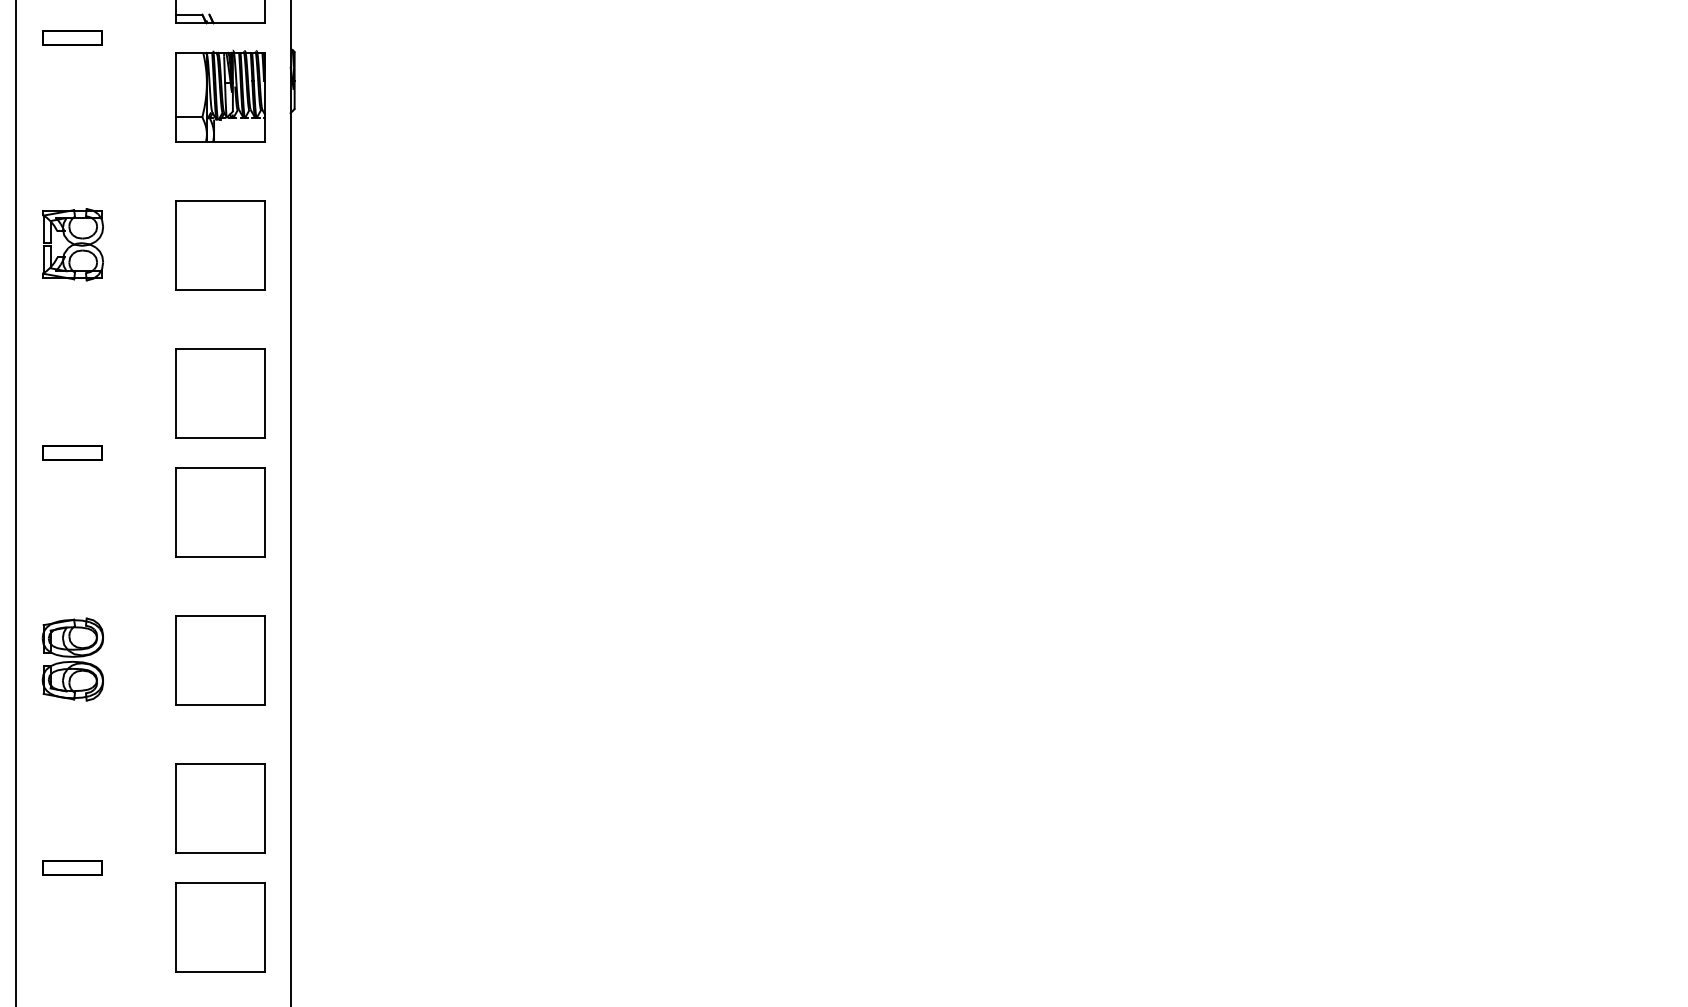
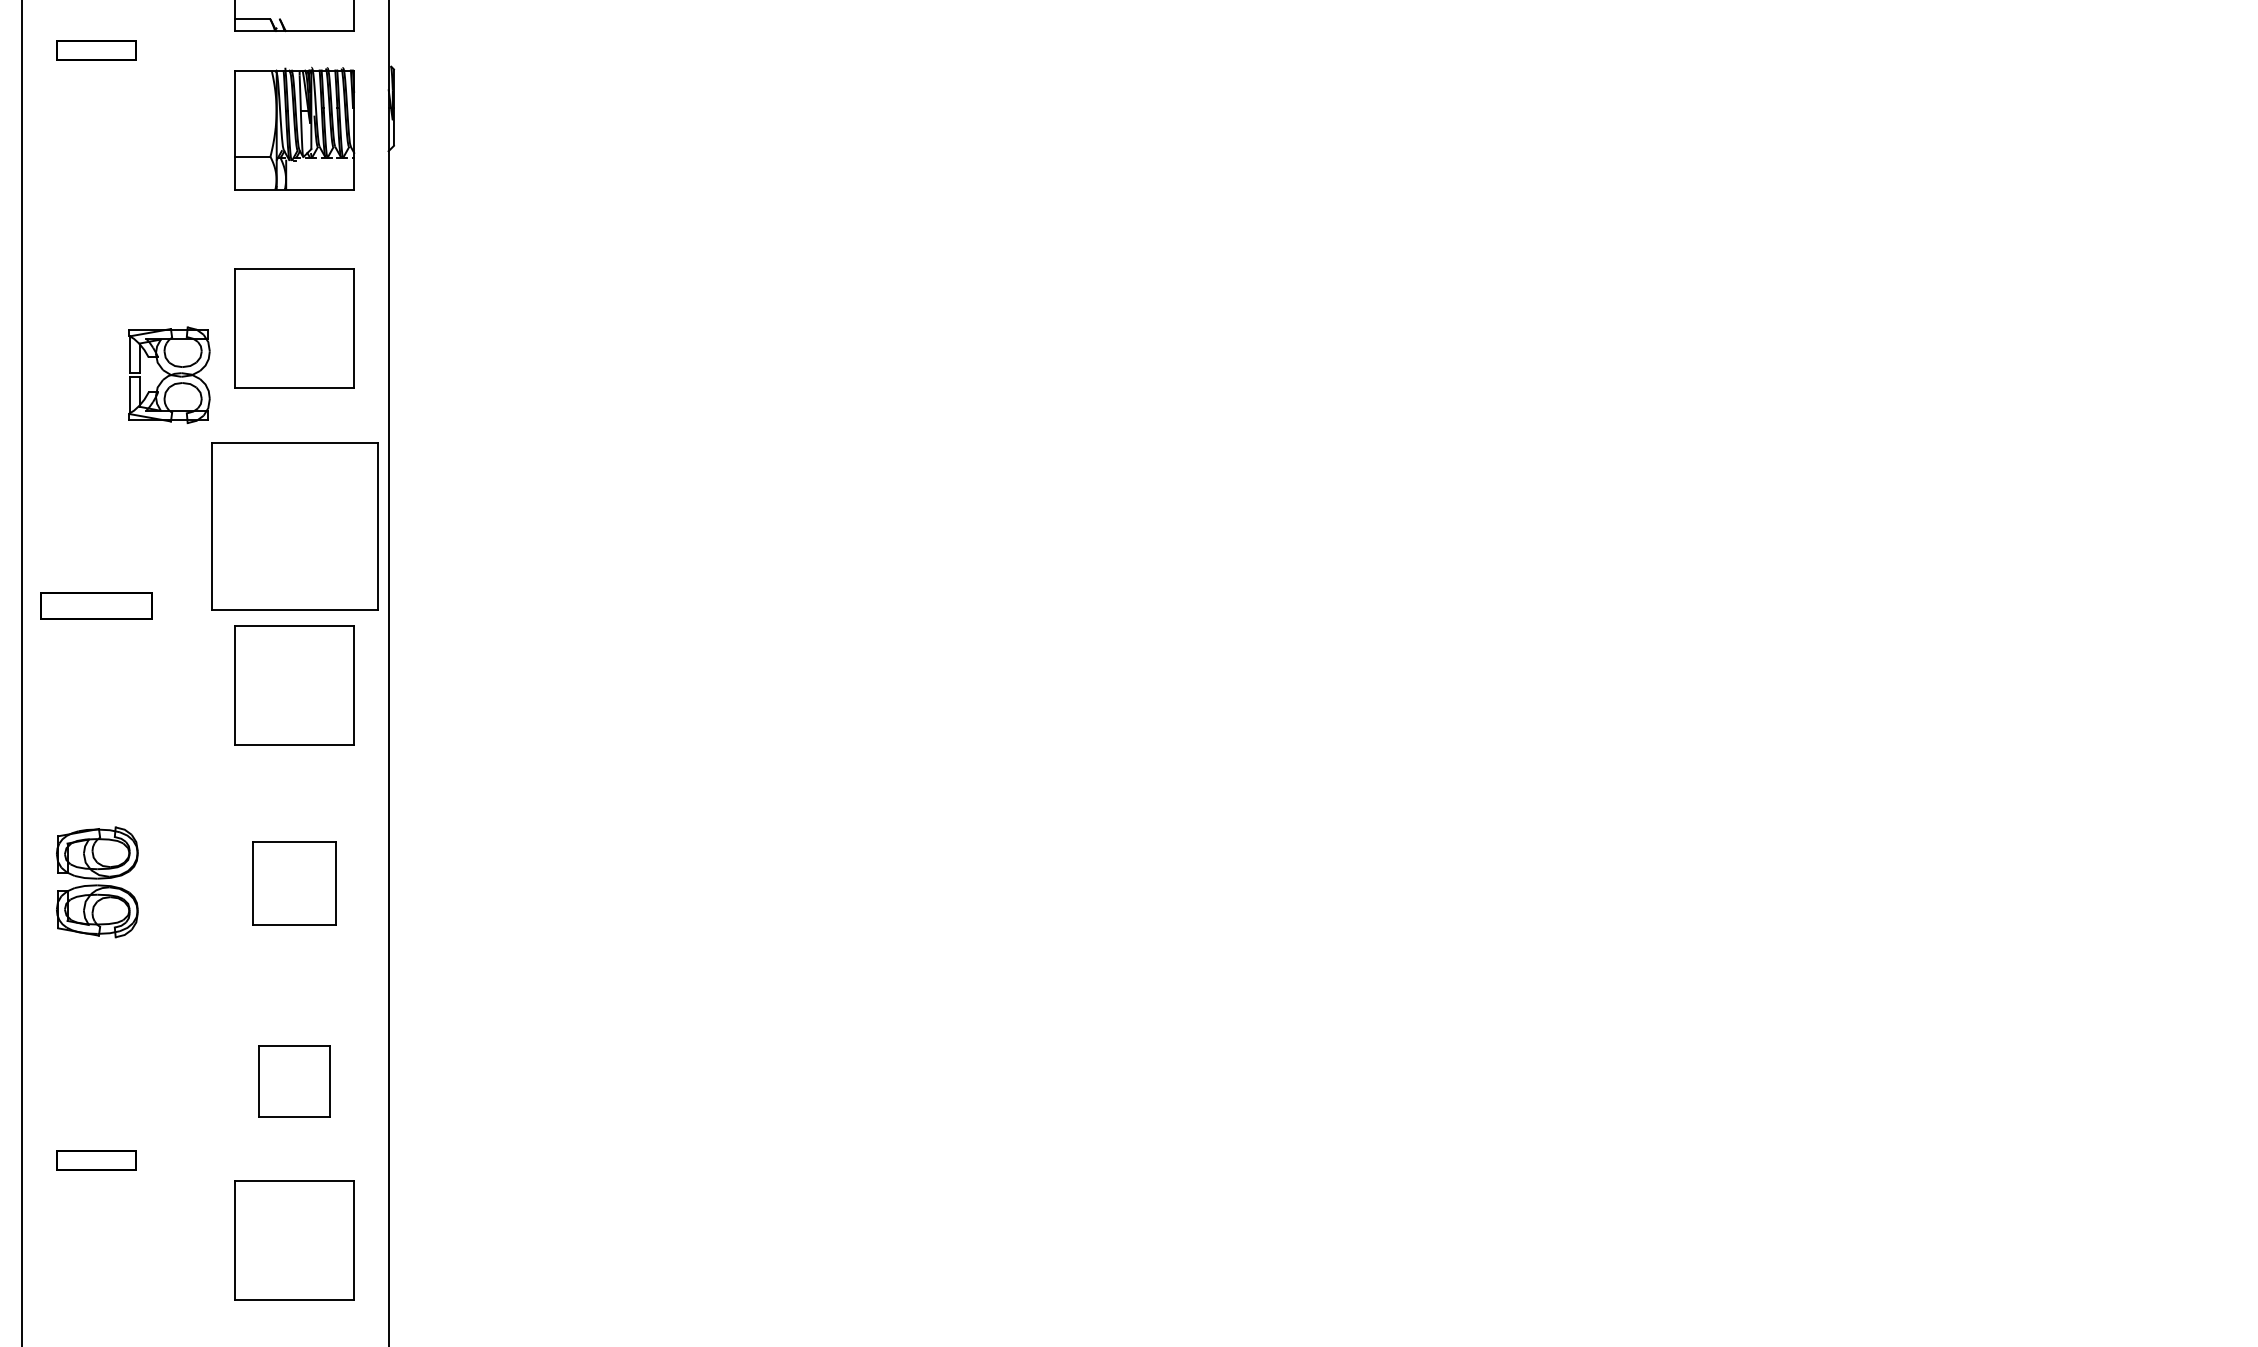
part: (73, 244) -> (169, 374), moved
part: (220, 393) -> (294, 526), size x1.4
part: (72, 452) -> (96, 605), size x1.4
part: (220, 660) -> (294, 883), size x0.7
part: (220, 808) -> (294, 1081), size x0.6

